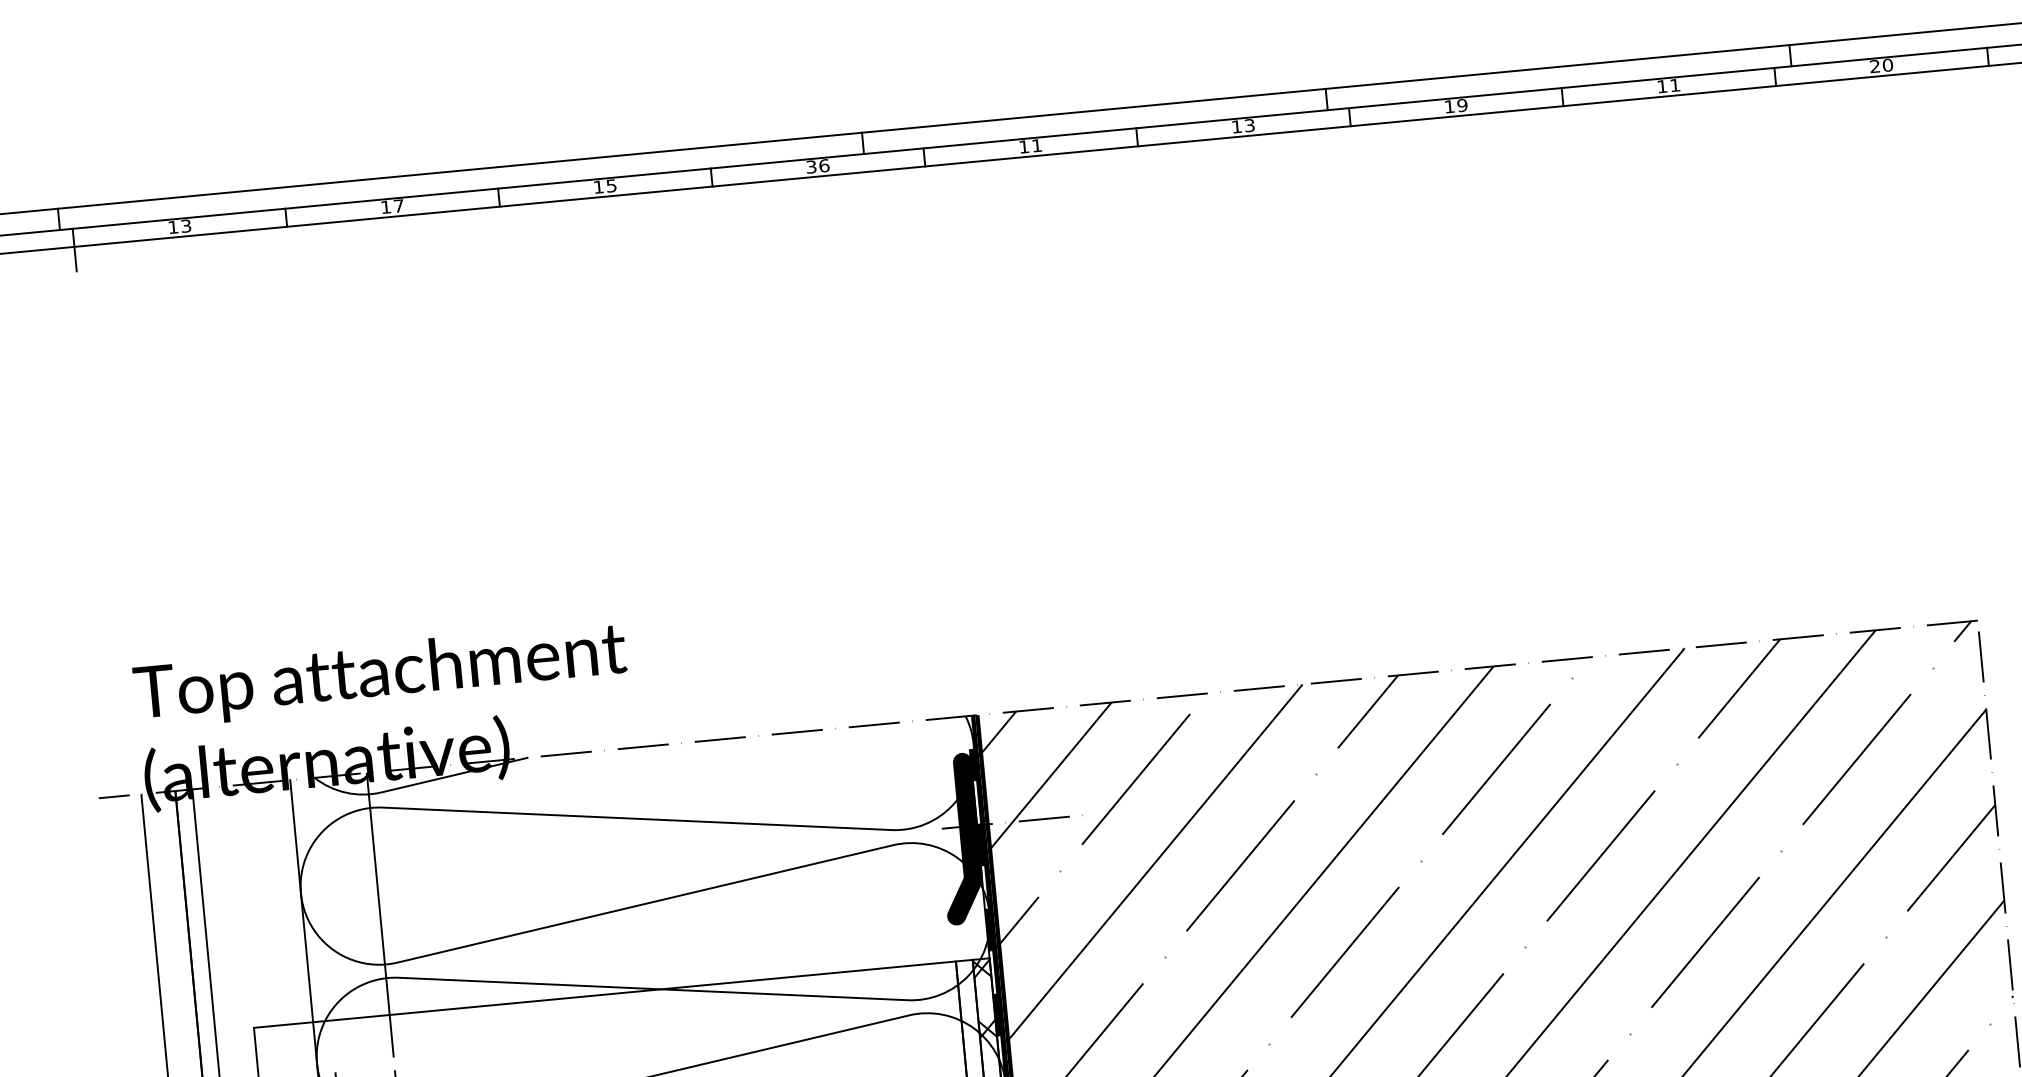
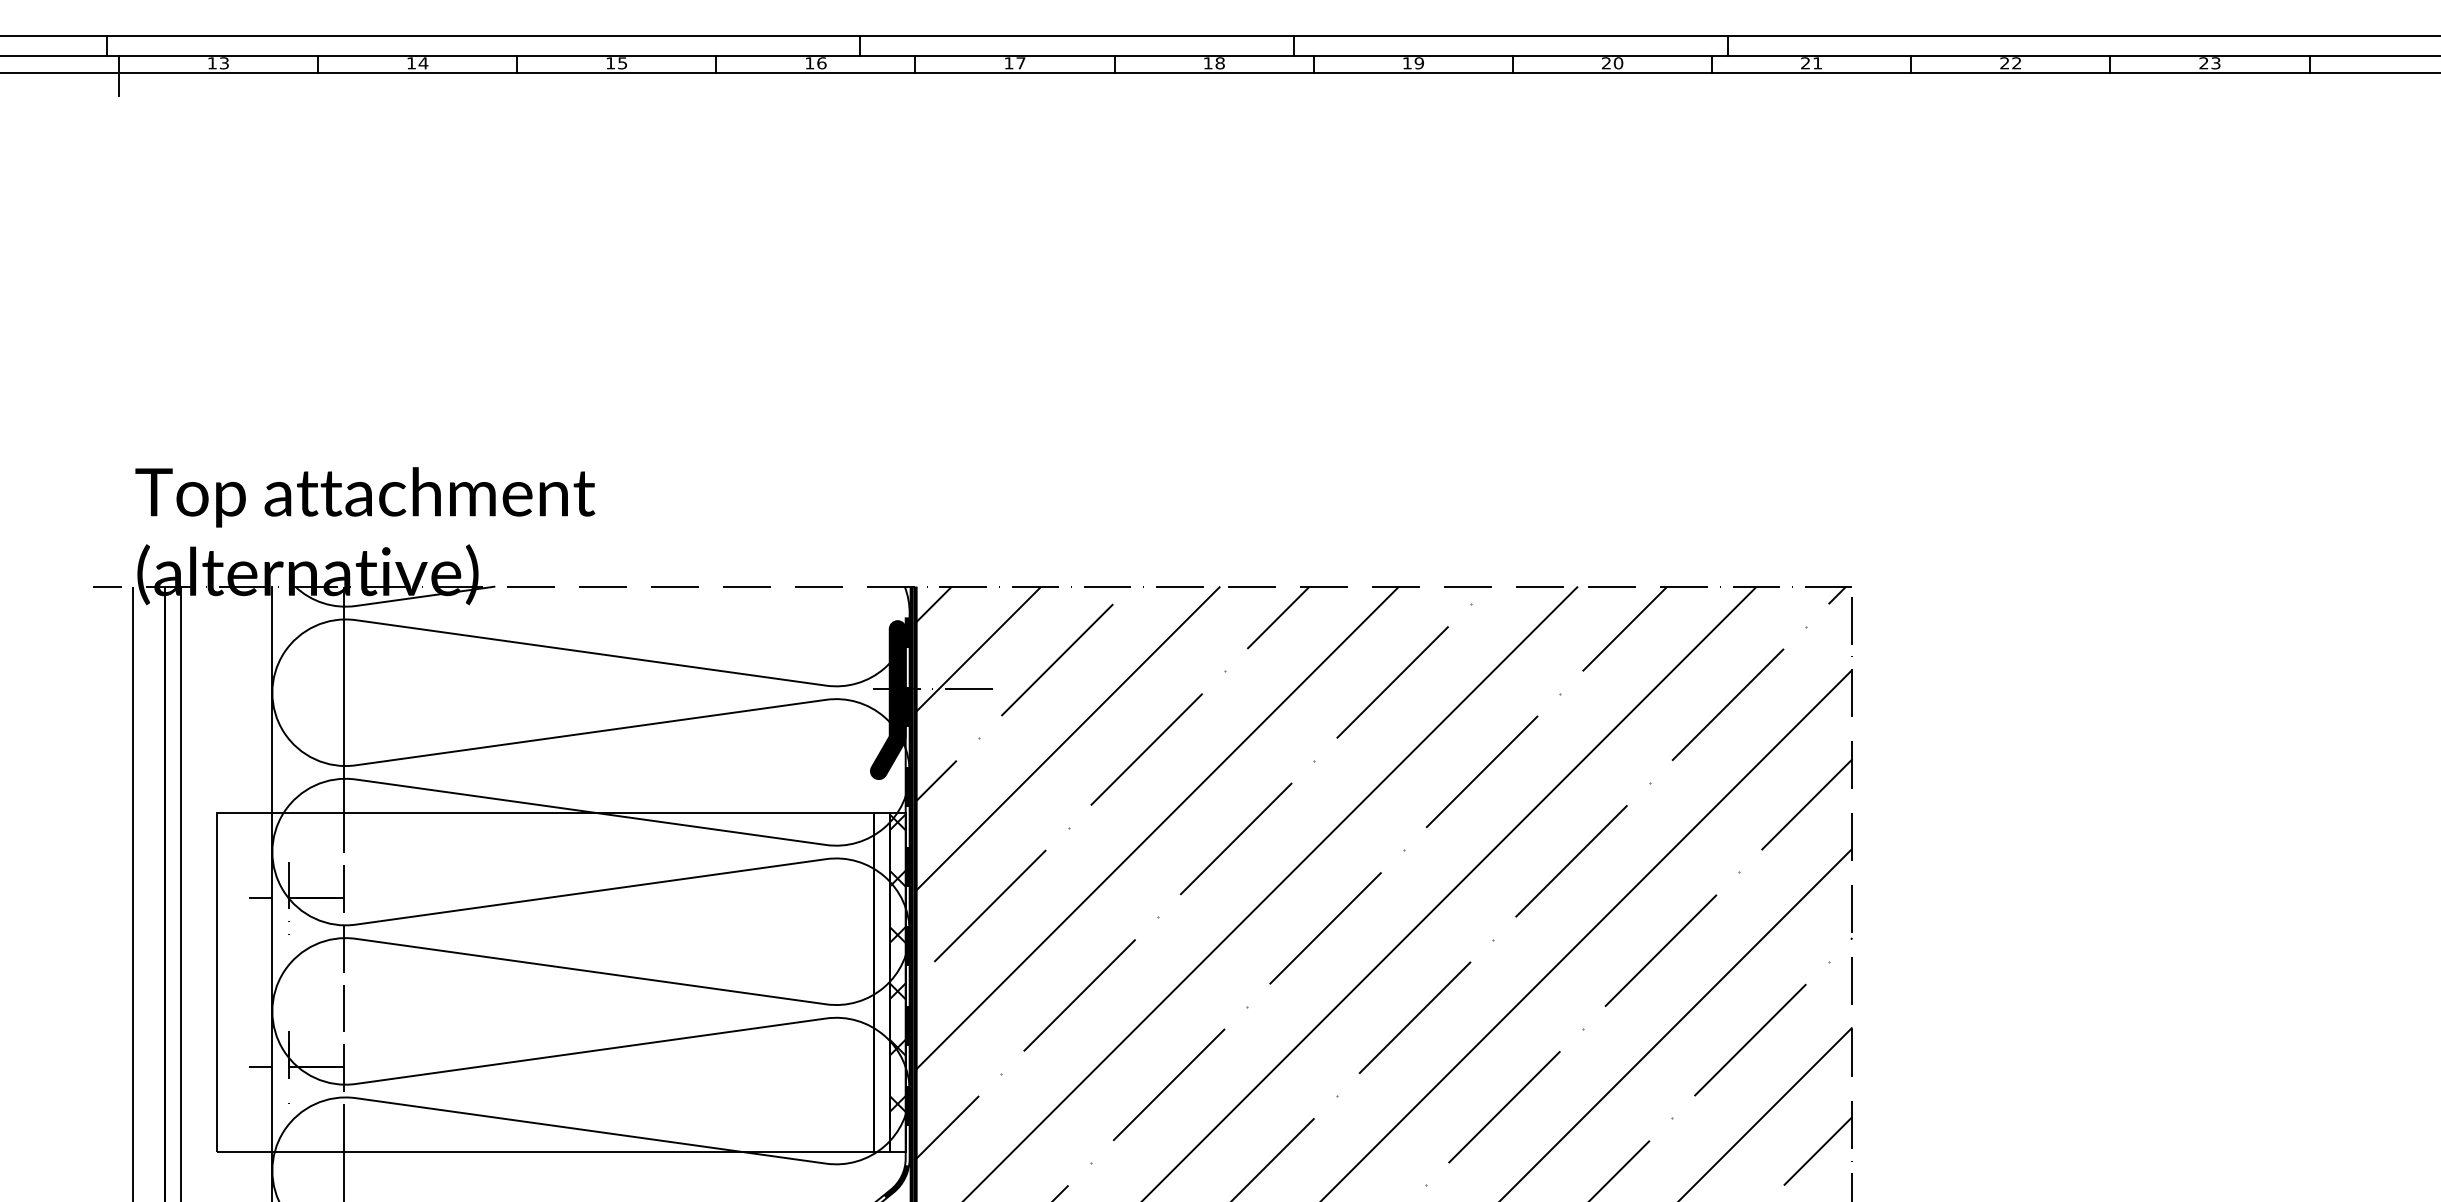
text: (1887, 65) -> (1817, 63), 20 -> 21
text: (1668, 86) -> (1612, 63), 11 -> 20
text: (1249, 125) -> (1219, 63), 13 -> 18
text: (1036, 145) -> (1020, 63), 11 -> 17
text: (811, 167) -> (809, 63), 36 -> 16
text: (398, 206) -> (423, 63), 17 -> 14

